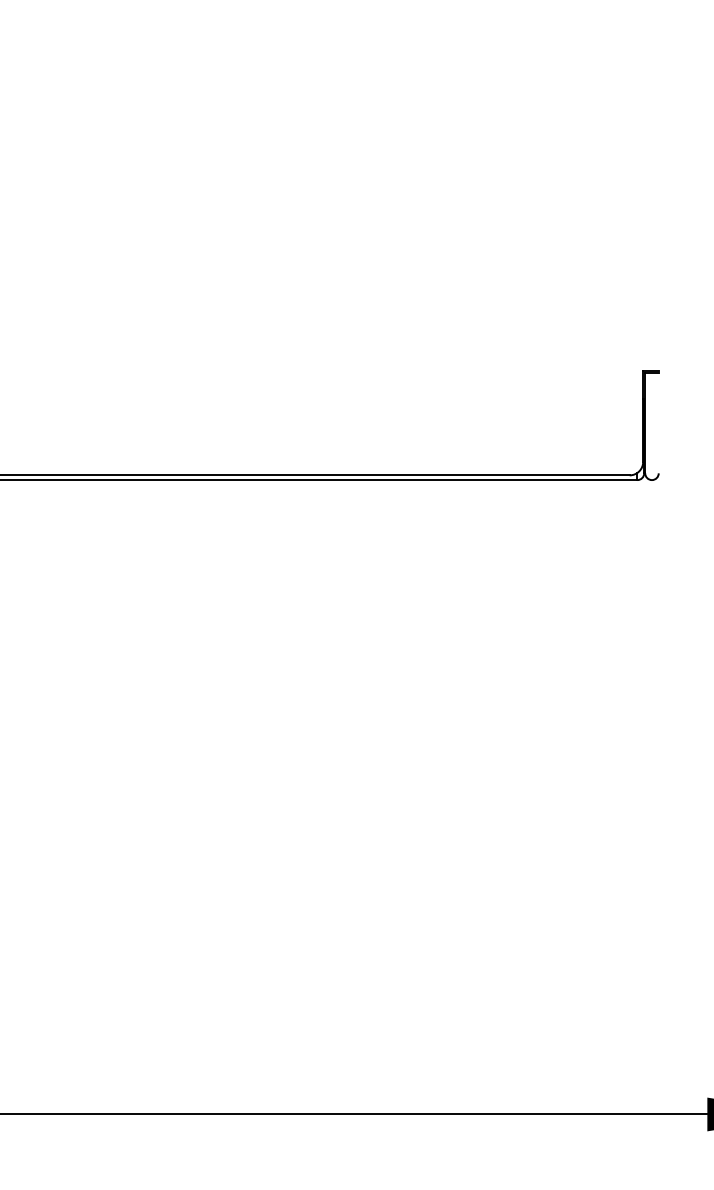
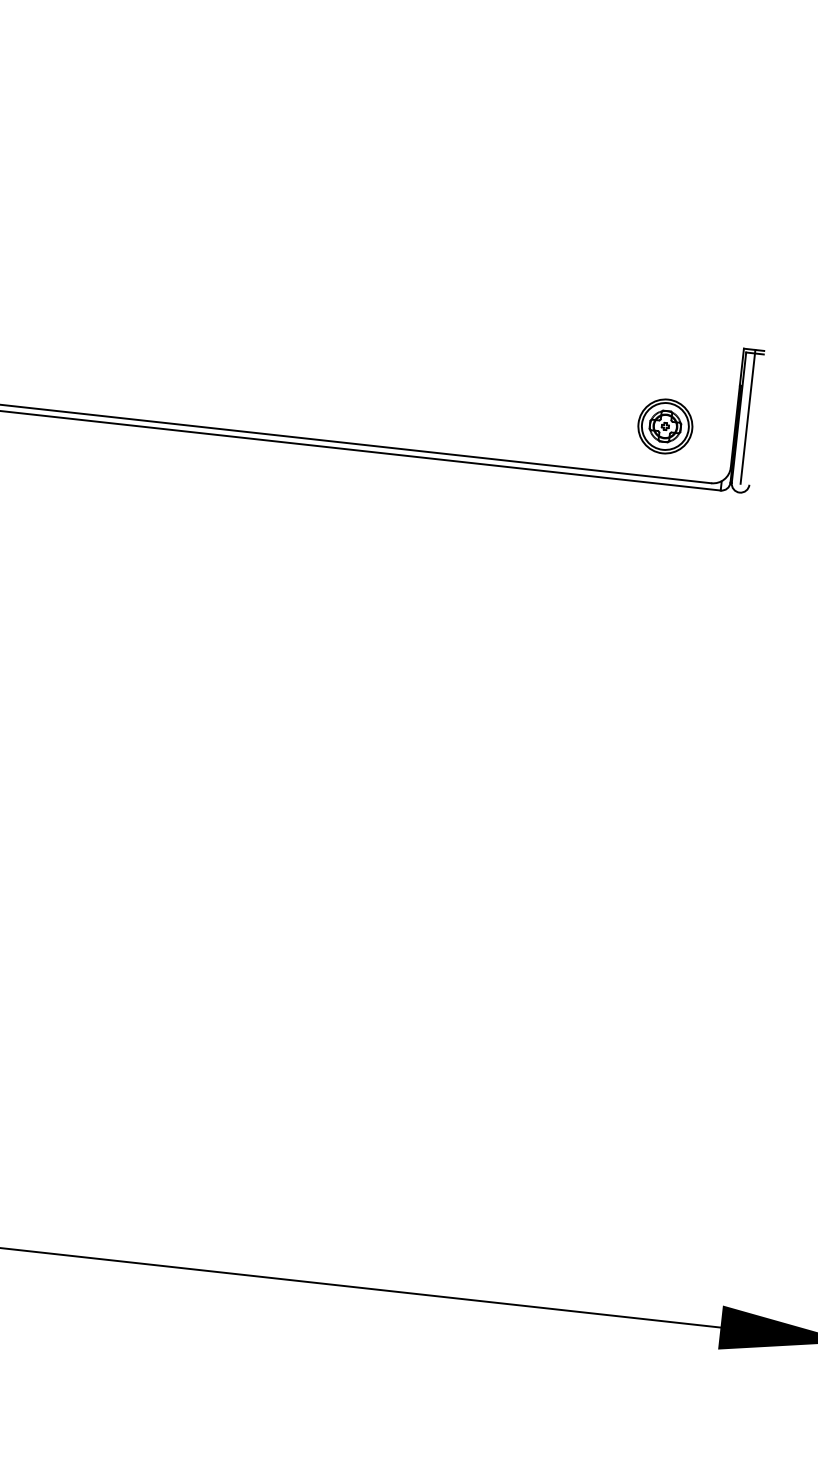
line: (651, 421) -> (747, 416), added
part: (589, 435) -> (664, 425), added

